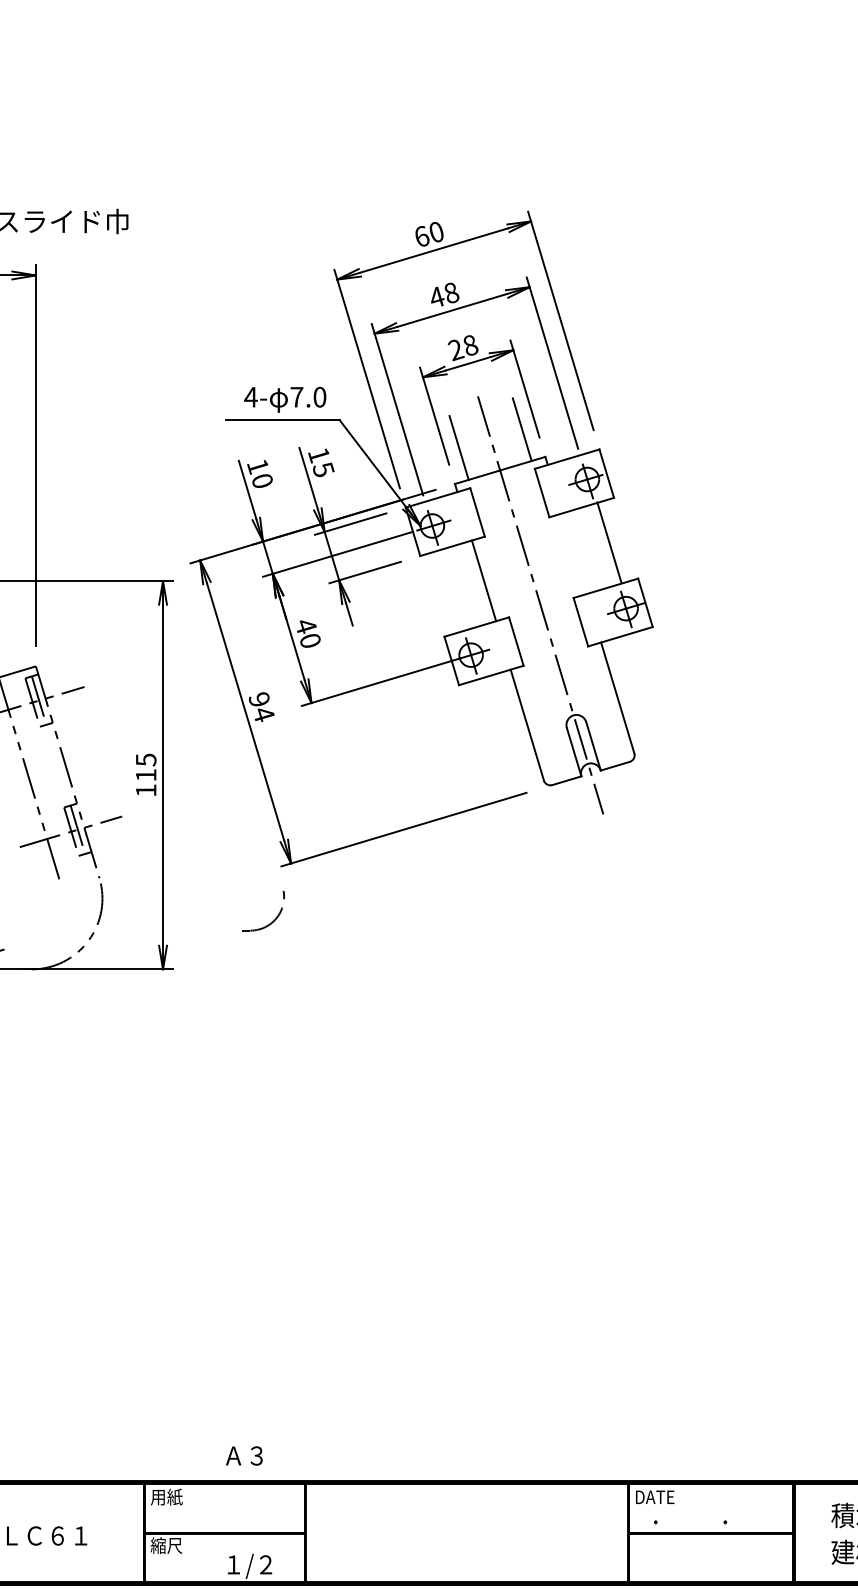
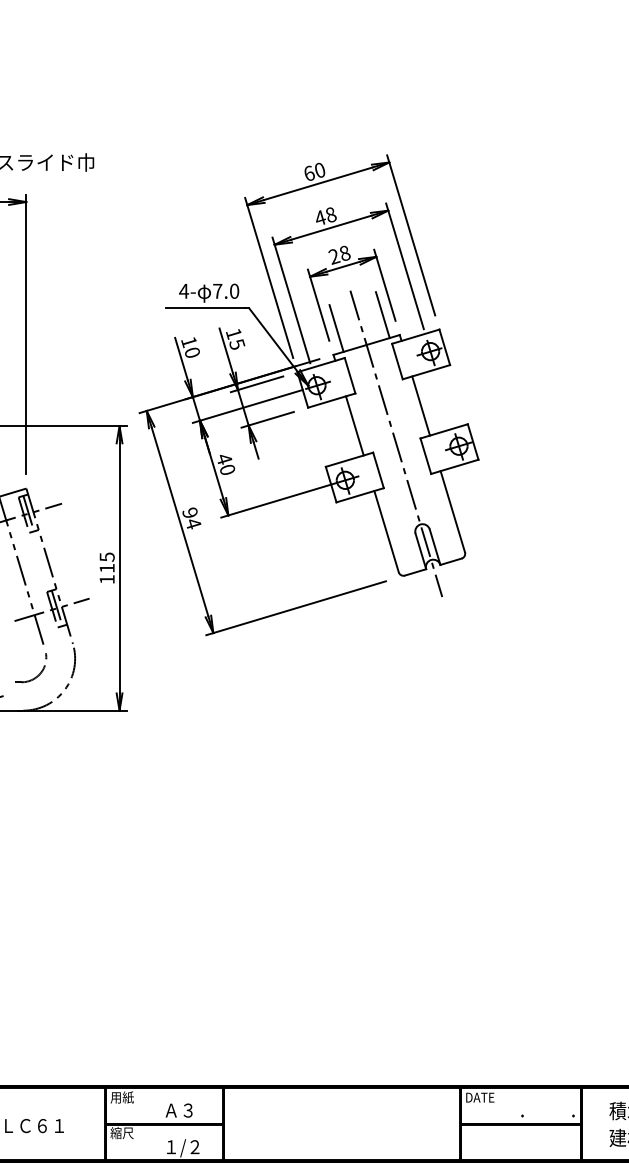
line: (609, 542) -> (421, 405), moved
part: (275, 917) -> (39, 672), moved
text: (244, 1455) -> (179, 1110), moved
text: (690, 1522) -> (547, 1116), moved

